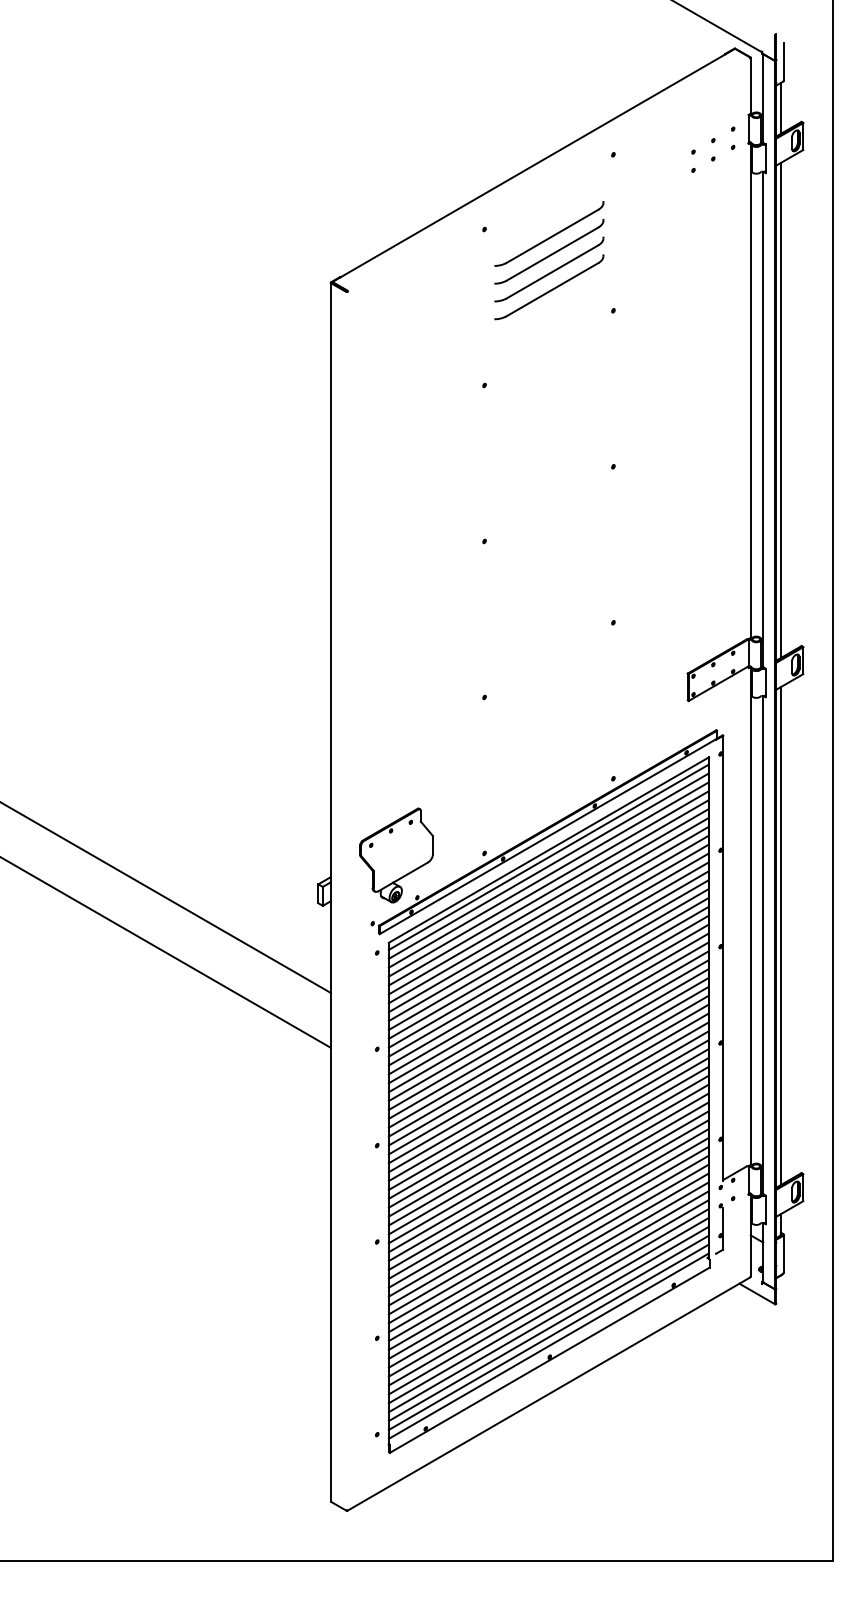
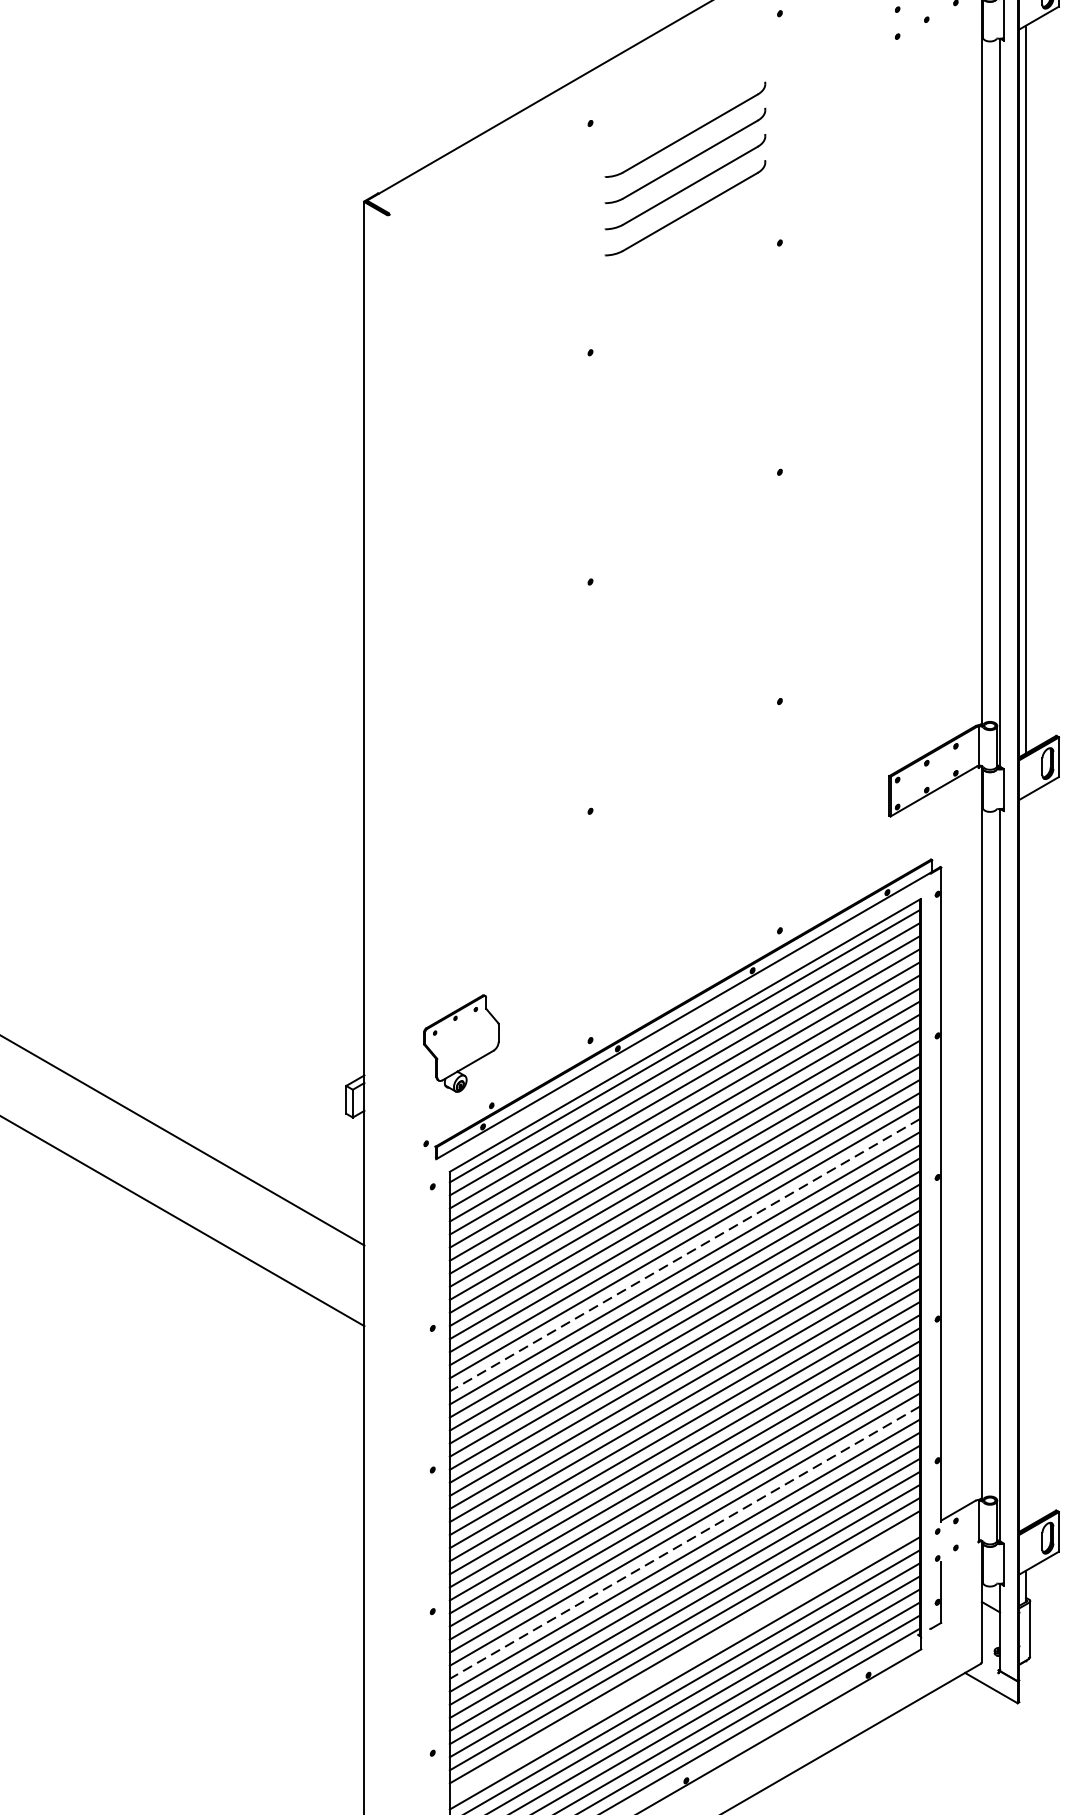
part: (396, 855) -> (461, 1043), size x0.7
line: (780, 936) -> (1025, 1162), removed
line: (548, 999) -> (684, 1255), solid -> dashed
line: (548, 1195) -> (684, 1543), solid -> dashed
line: (548, 1274) -> (684, 1659), removed

